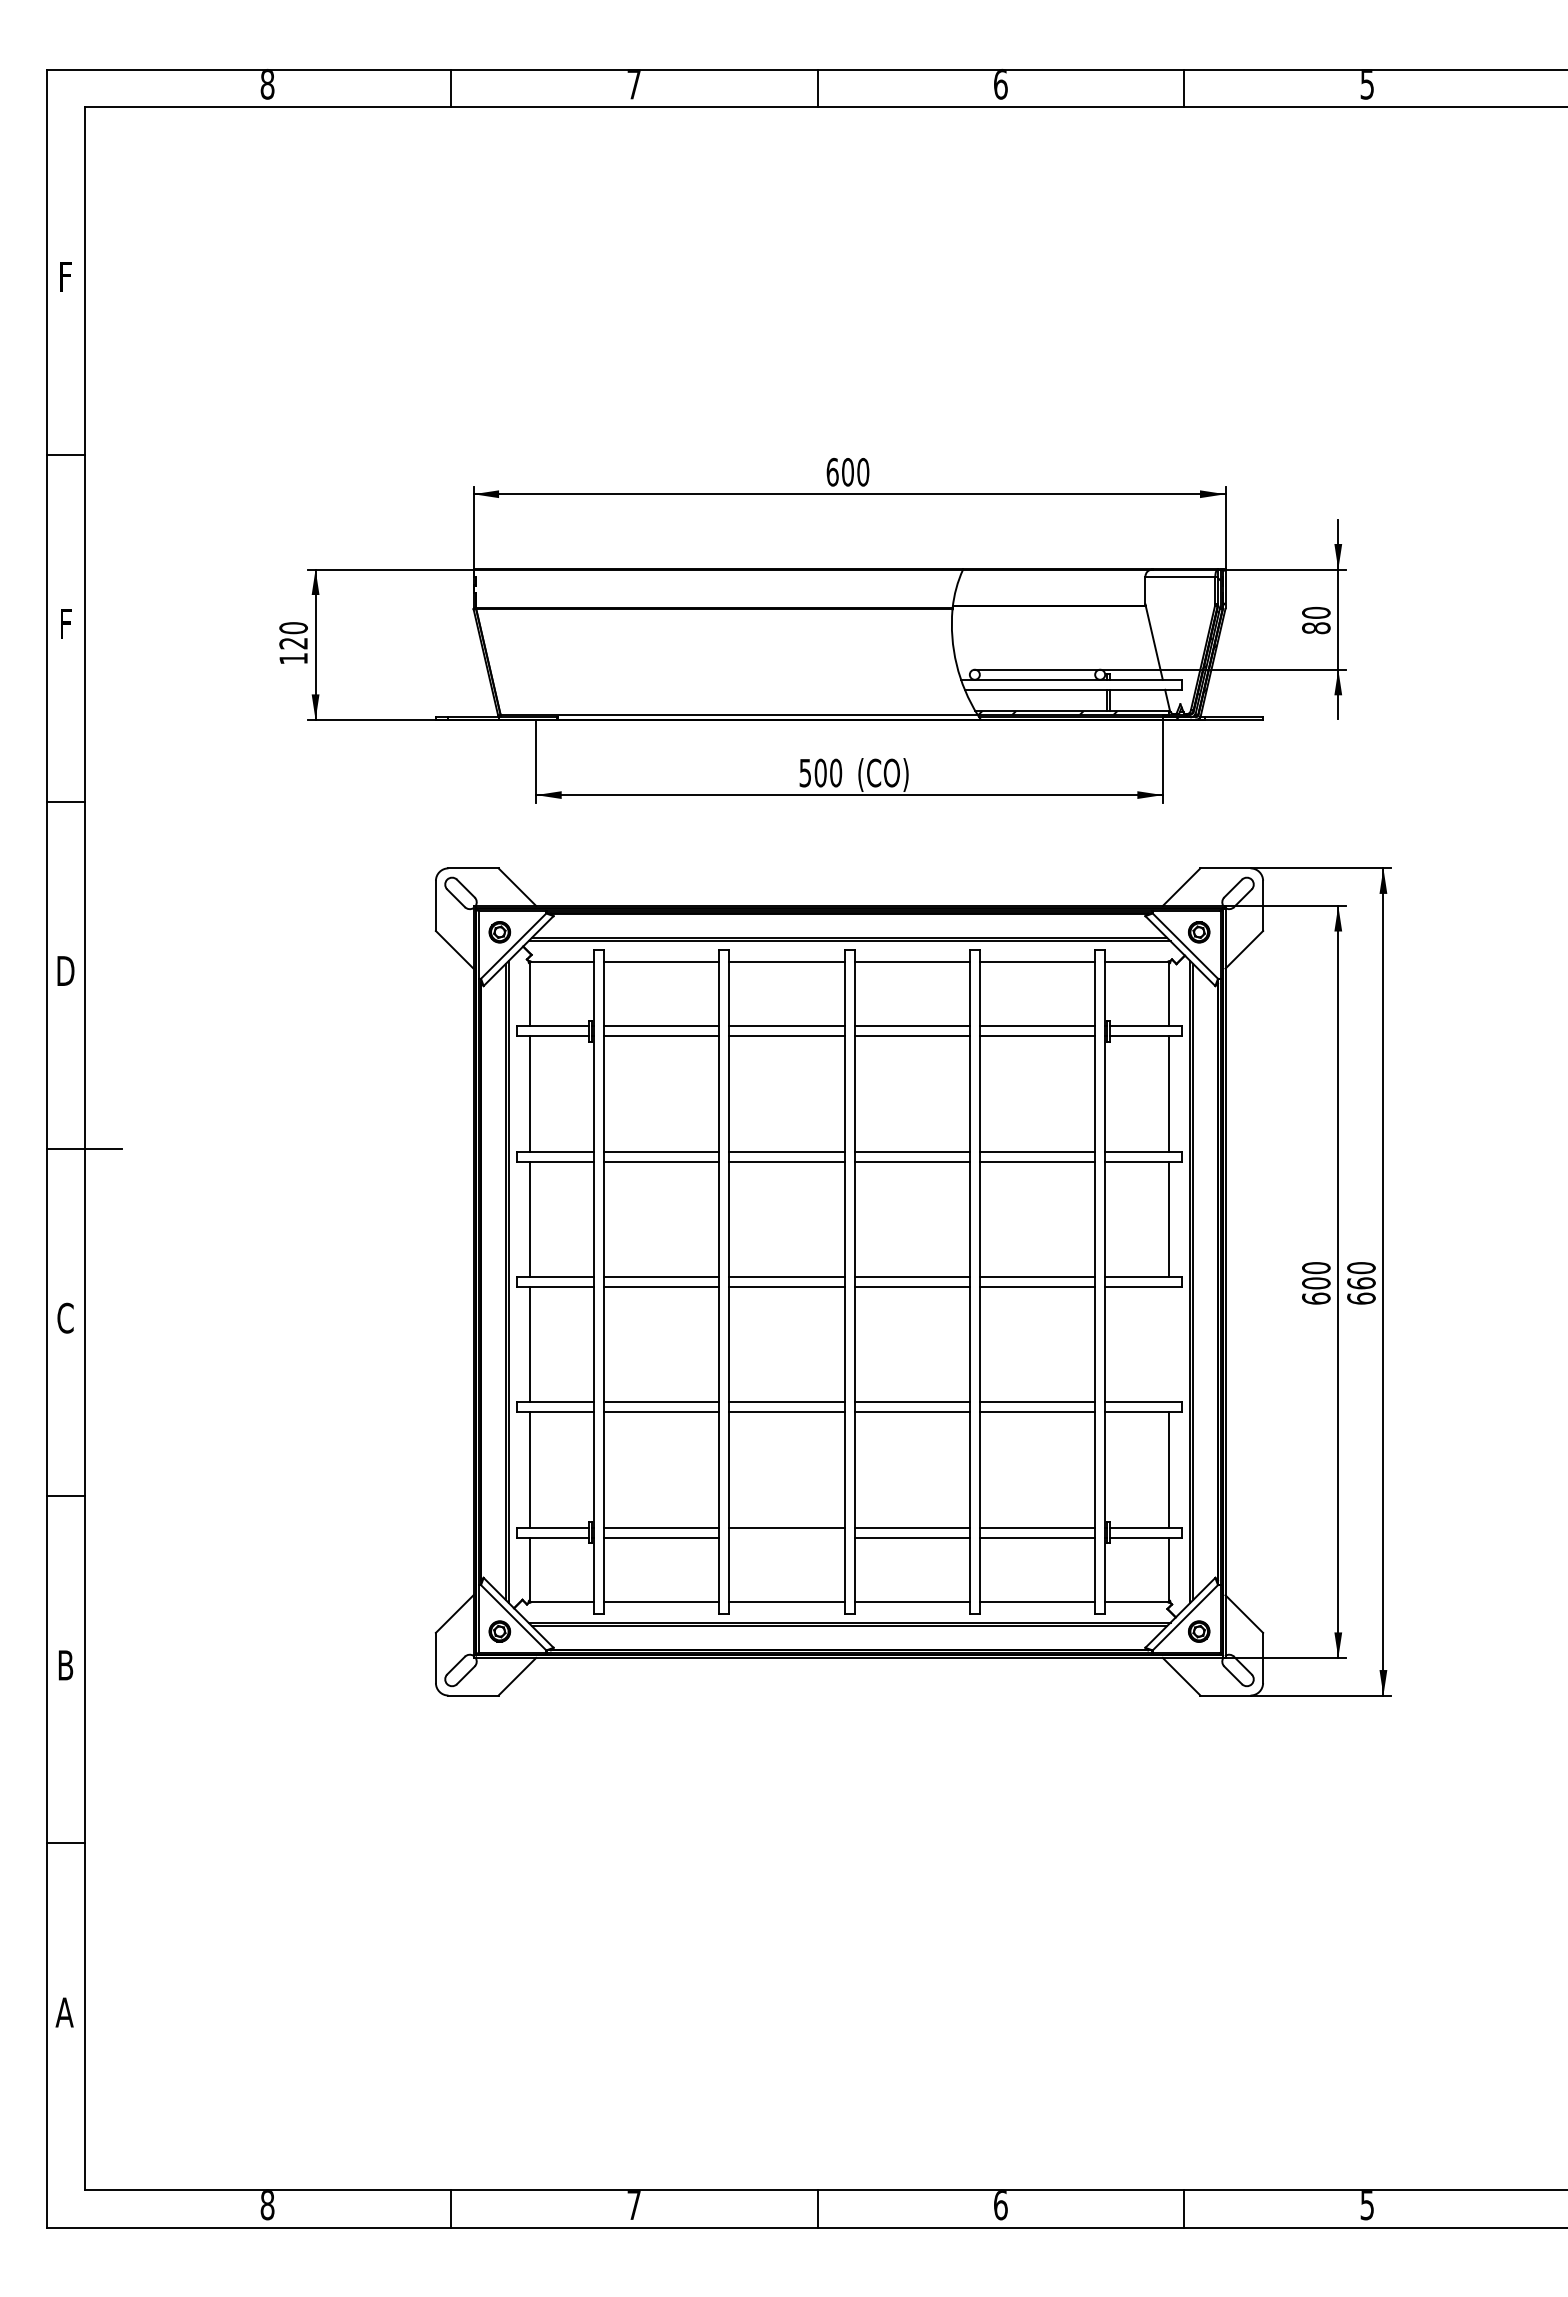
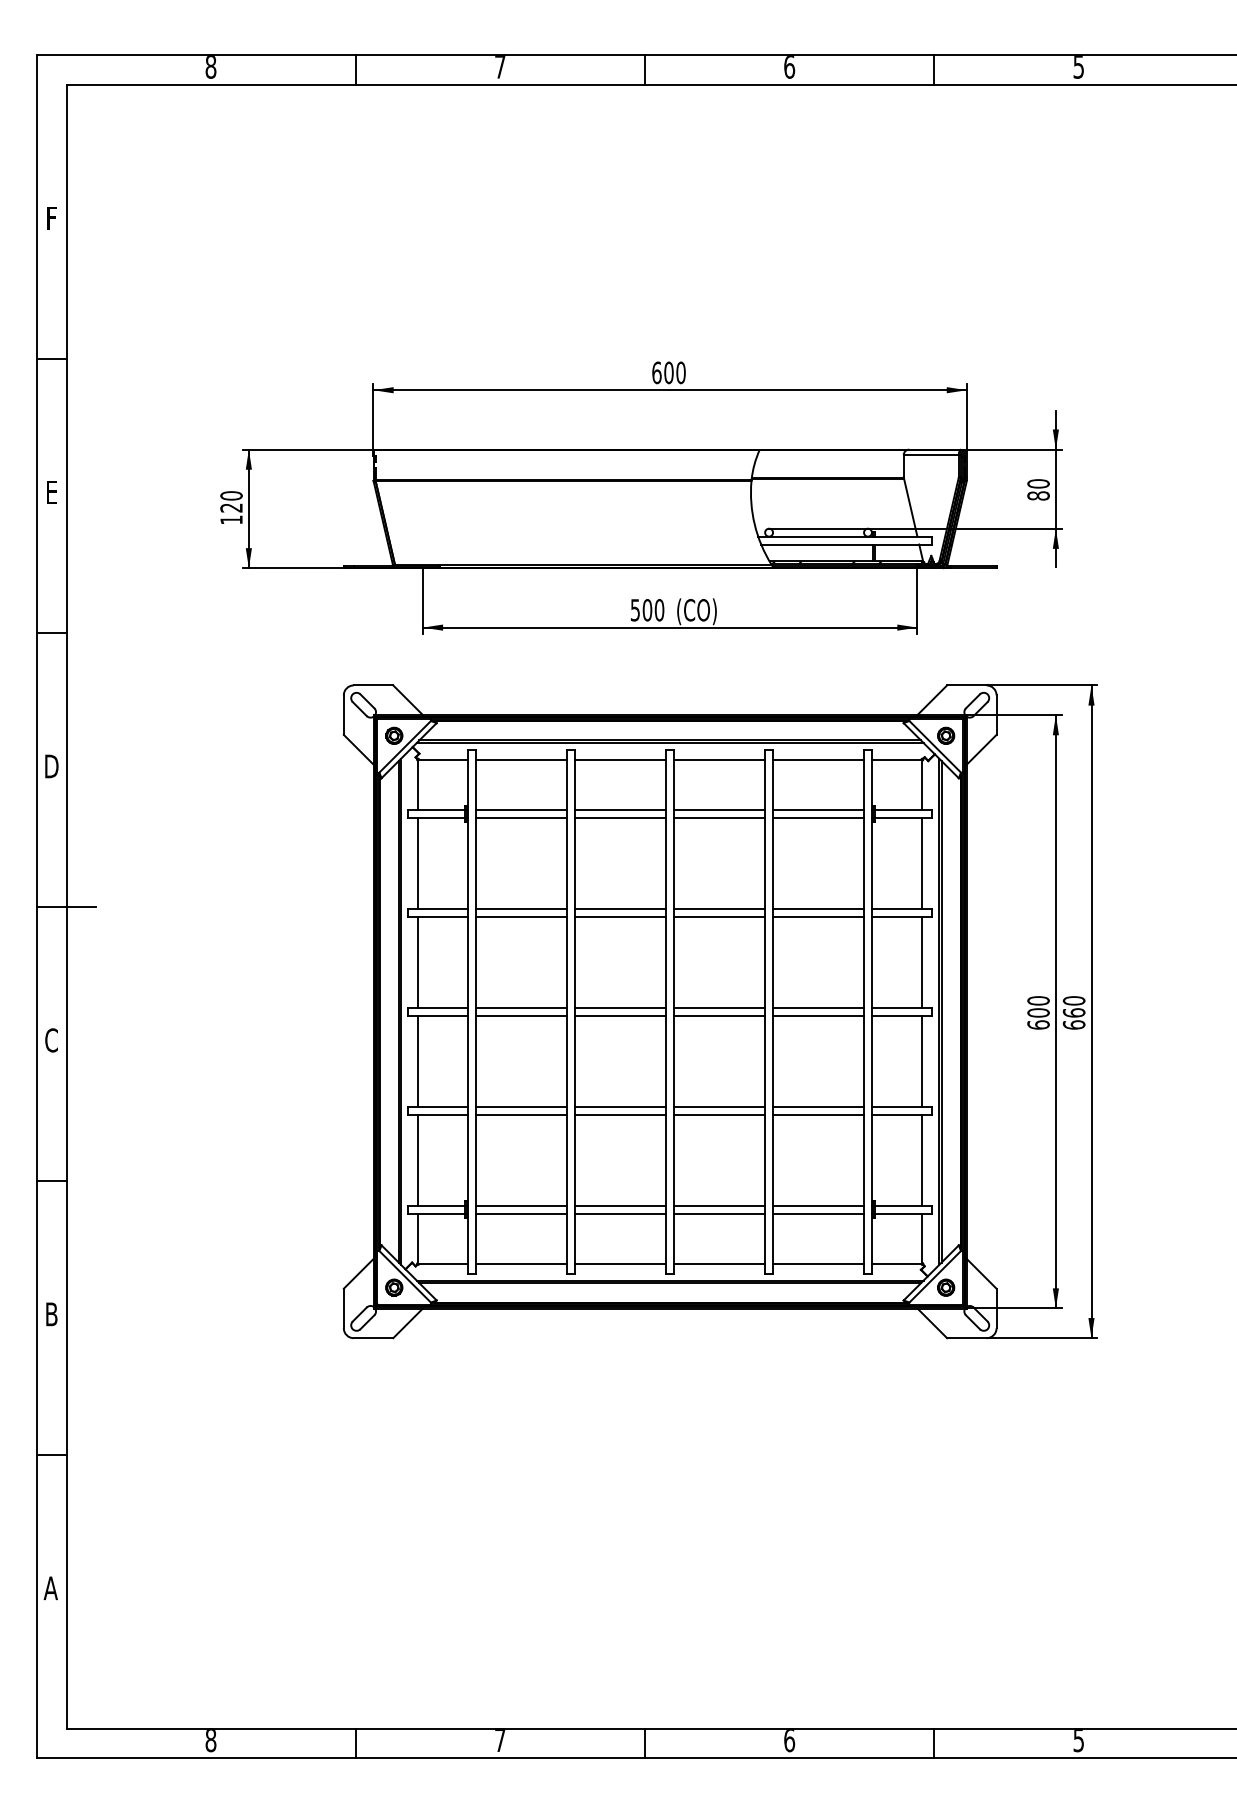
text: (66, 623) -> (52, 492), F -> E
line: (1169, 1344) -> (922, 1061), added
line: (786, 1537) -> (620, 1213), added

